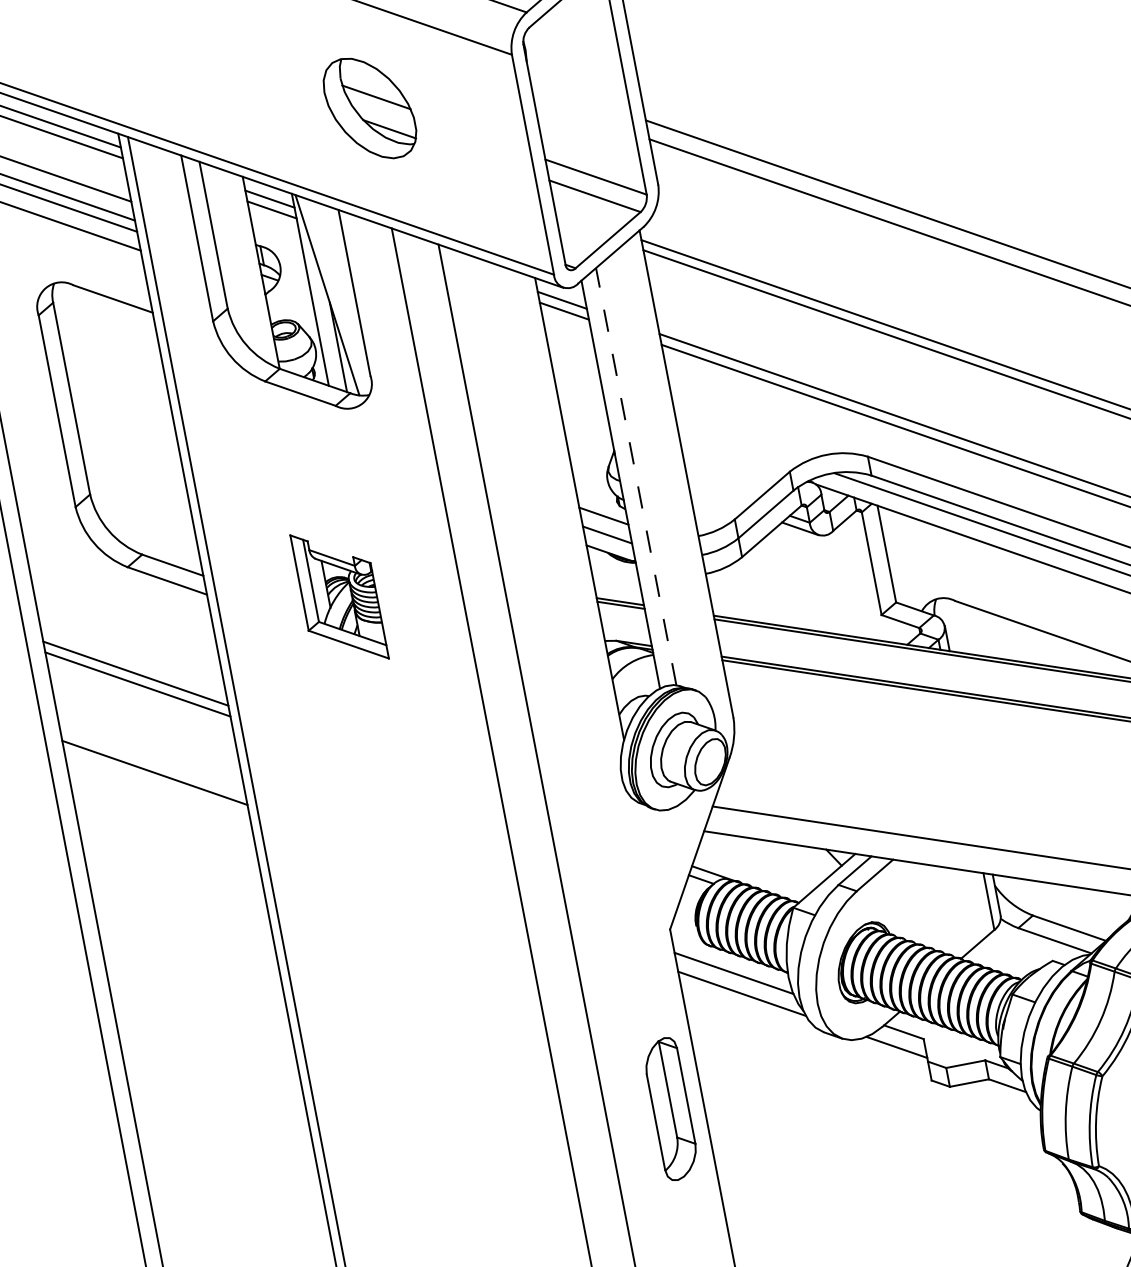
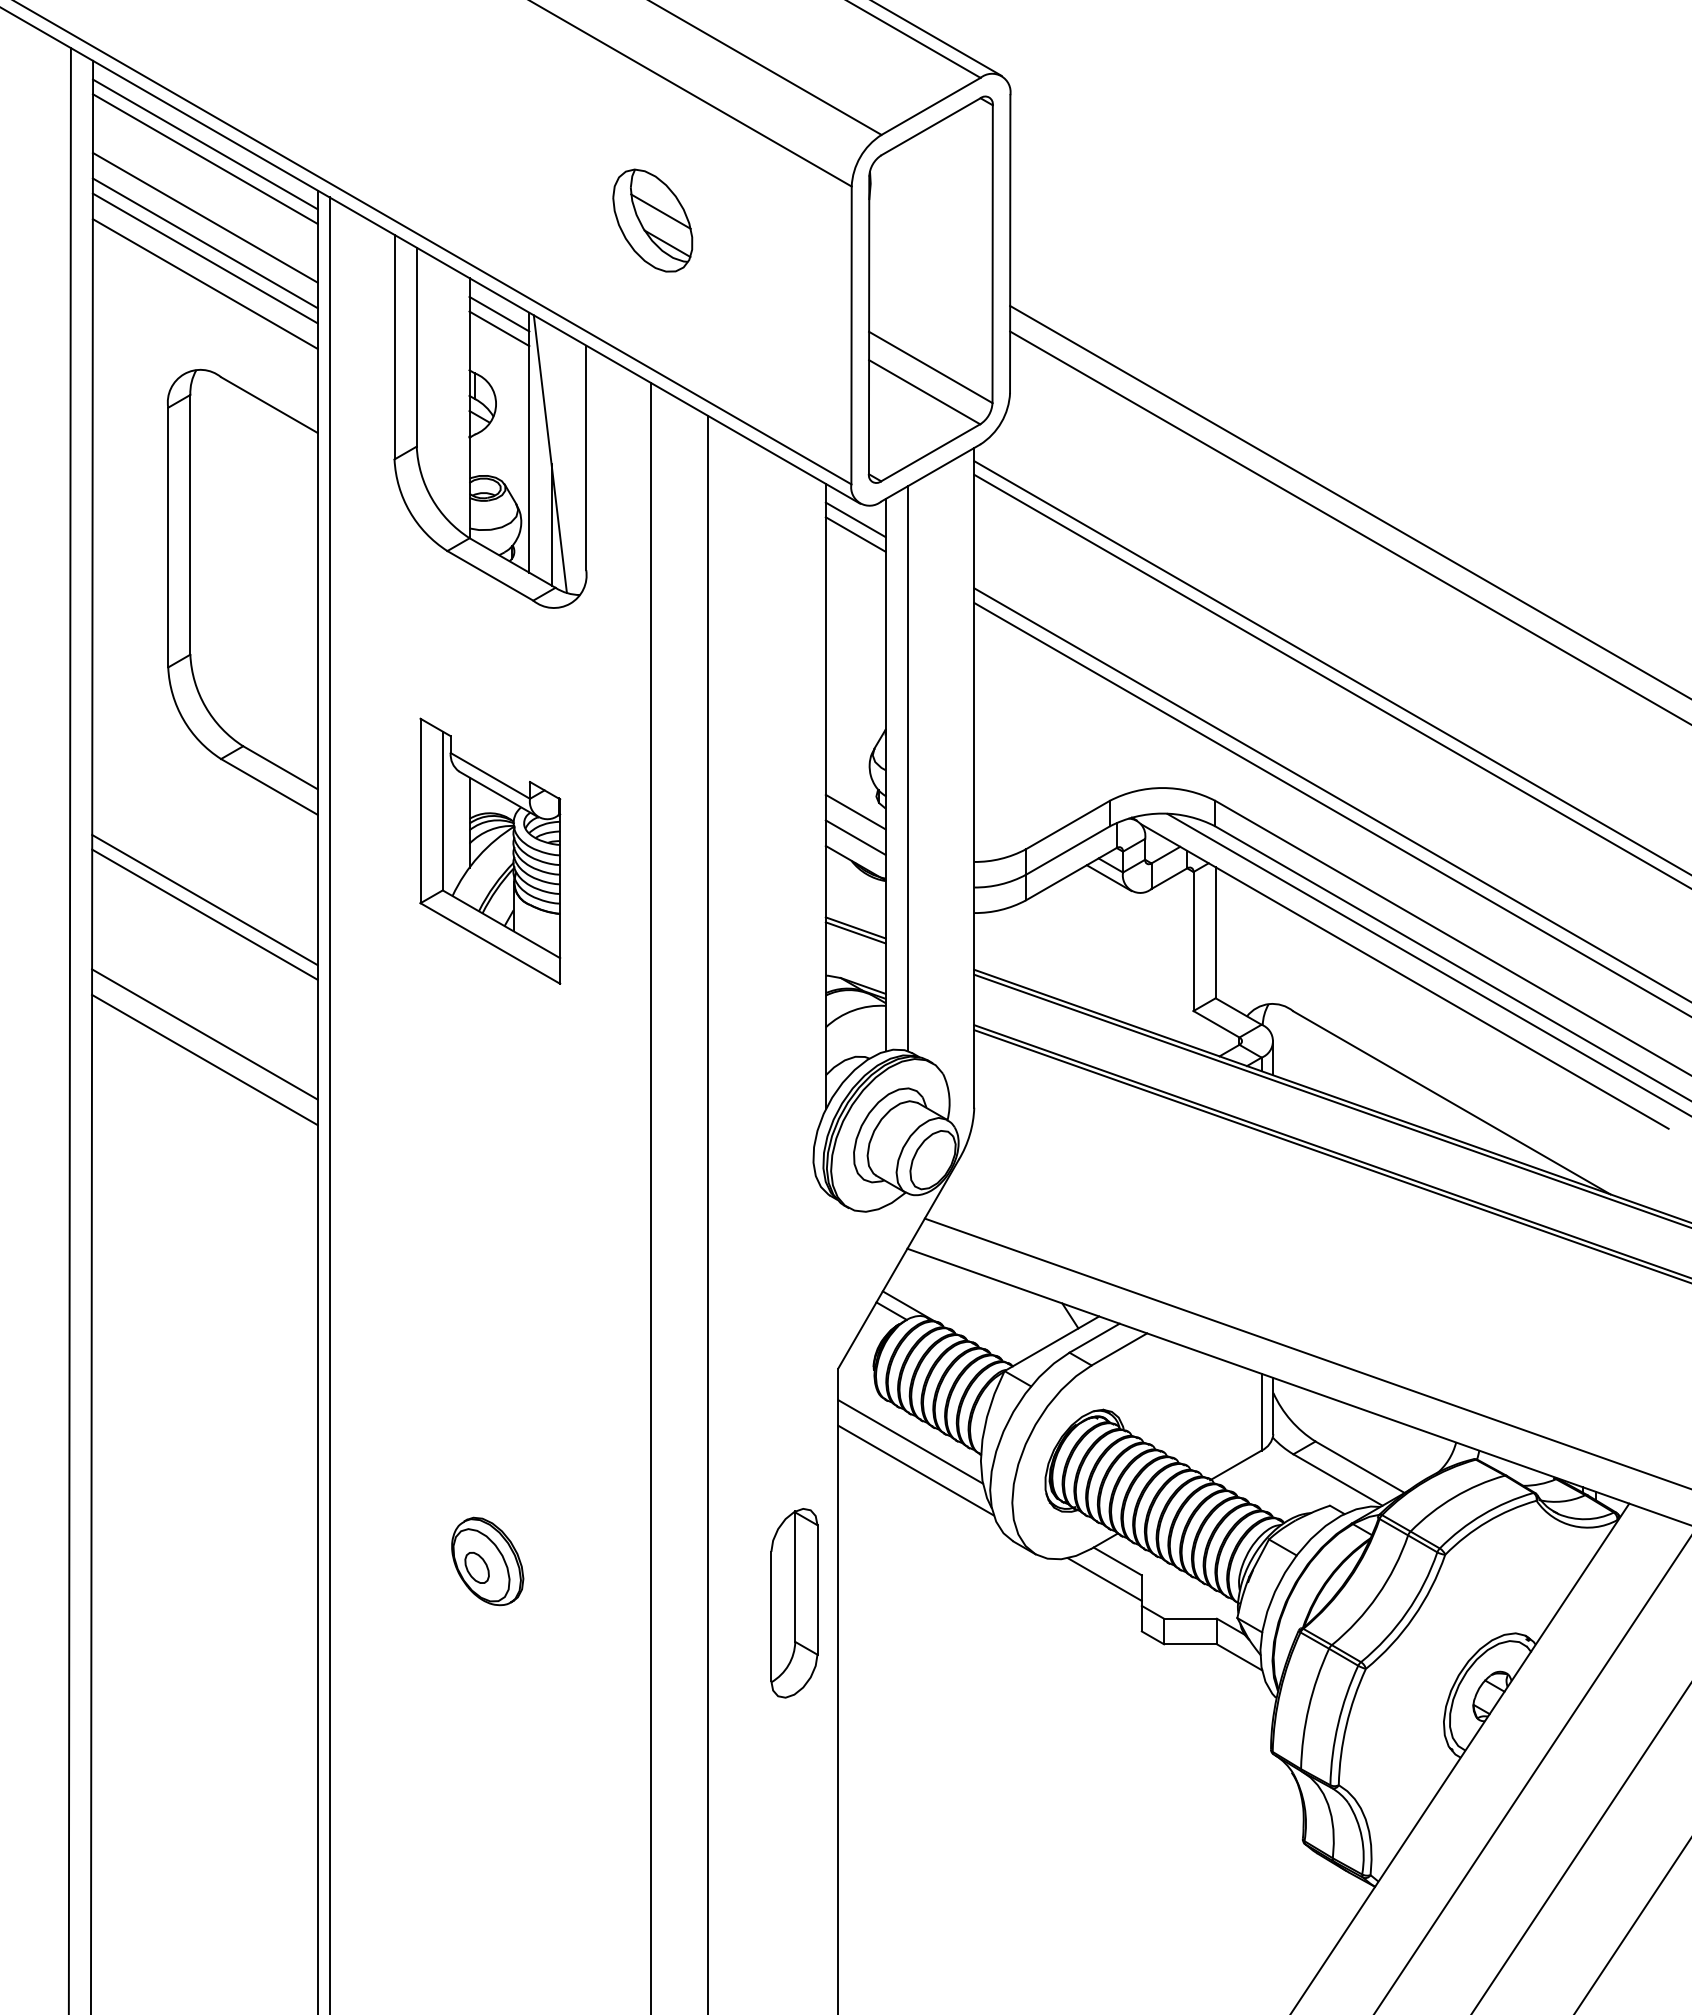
part: (369, 108) -> (652, 220), size x0.71
line: (635, 476) -> (907, 768), dashed -> solid
part: (339, 596) -> (490, 850), size x1.43
line: (158, 791) -> (204, 1059), added
part: (438, 1121) -> (487, 1561), added

